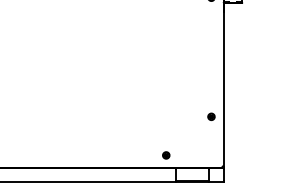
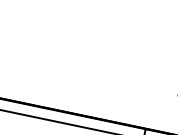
part: (166, 155) -> (140, 117), removed

